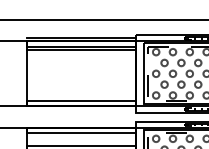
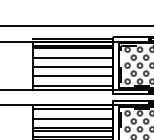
line: (81, 62) -> (72, 57), added
line: (81, 74) -> (72, 66), added
line: (81, 88) -> (72, 76), added

